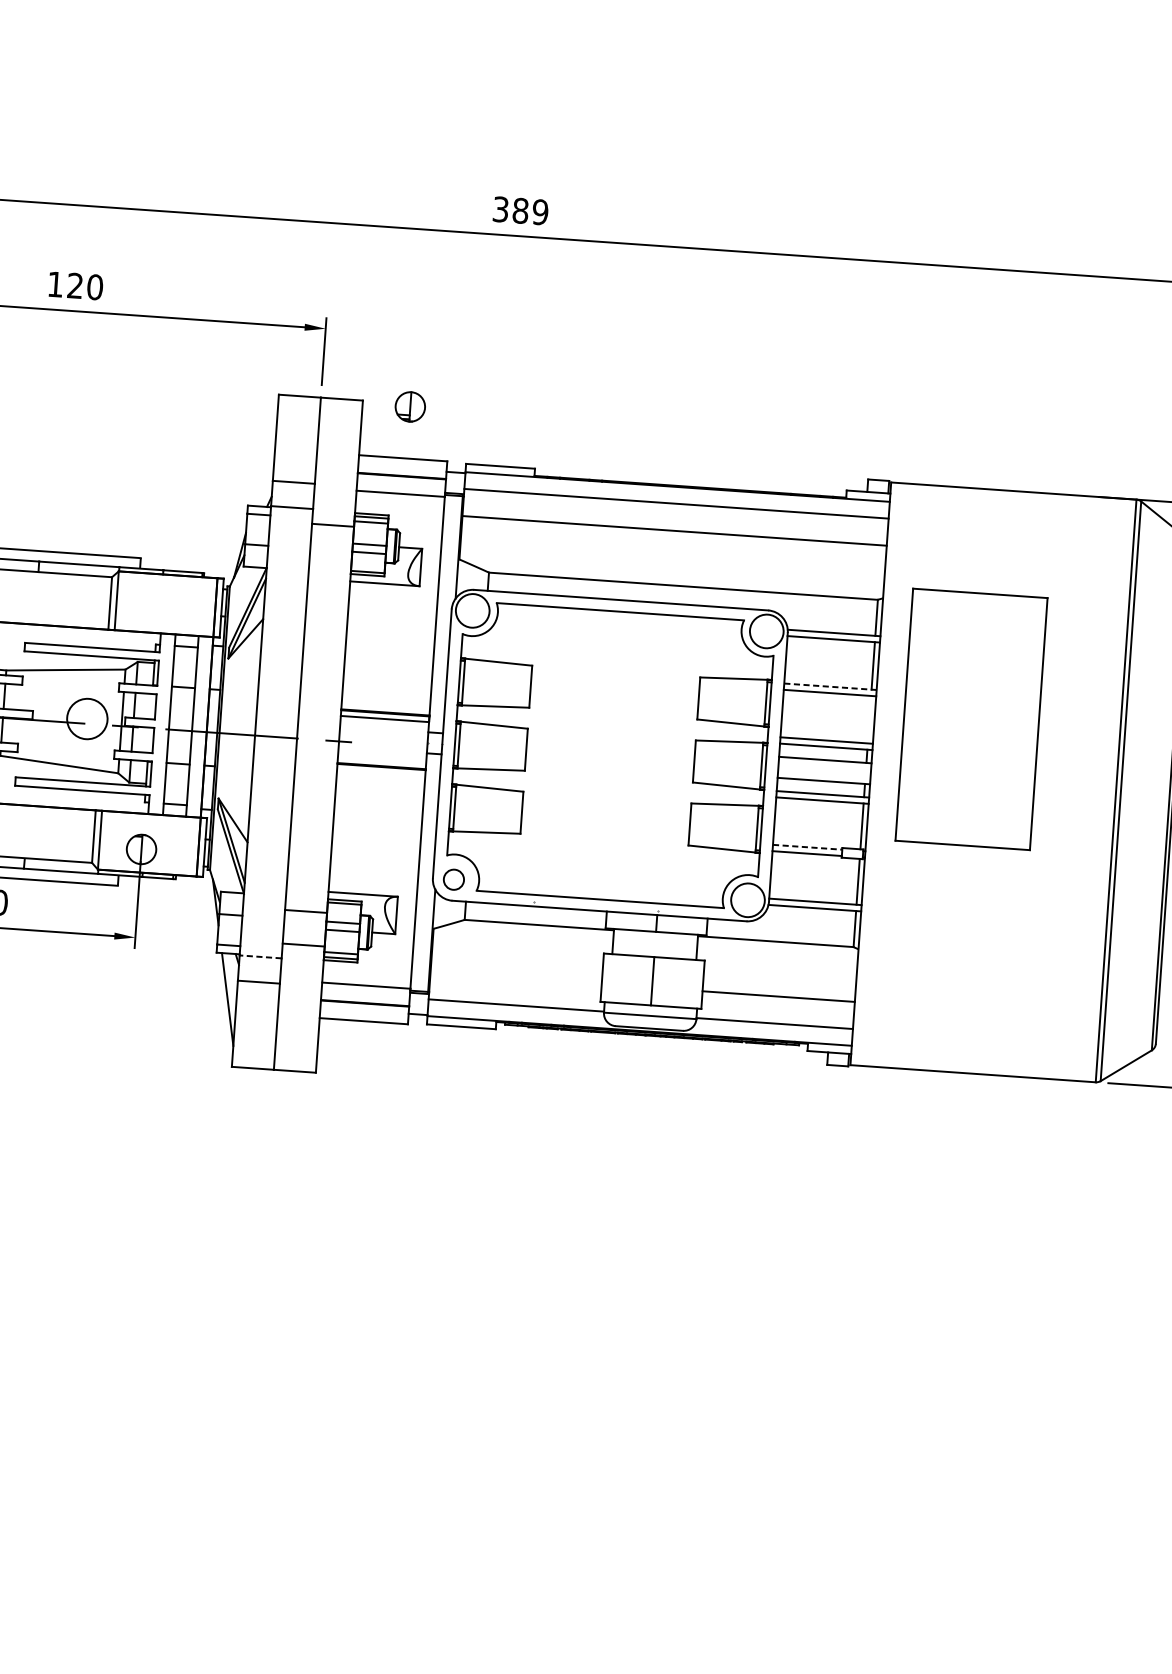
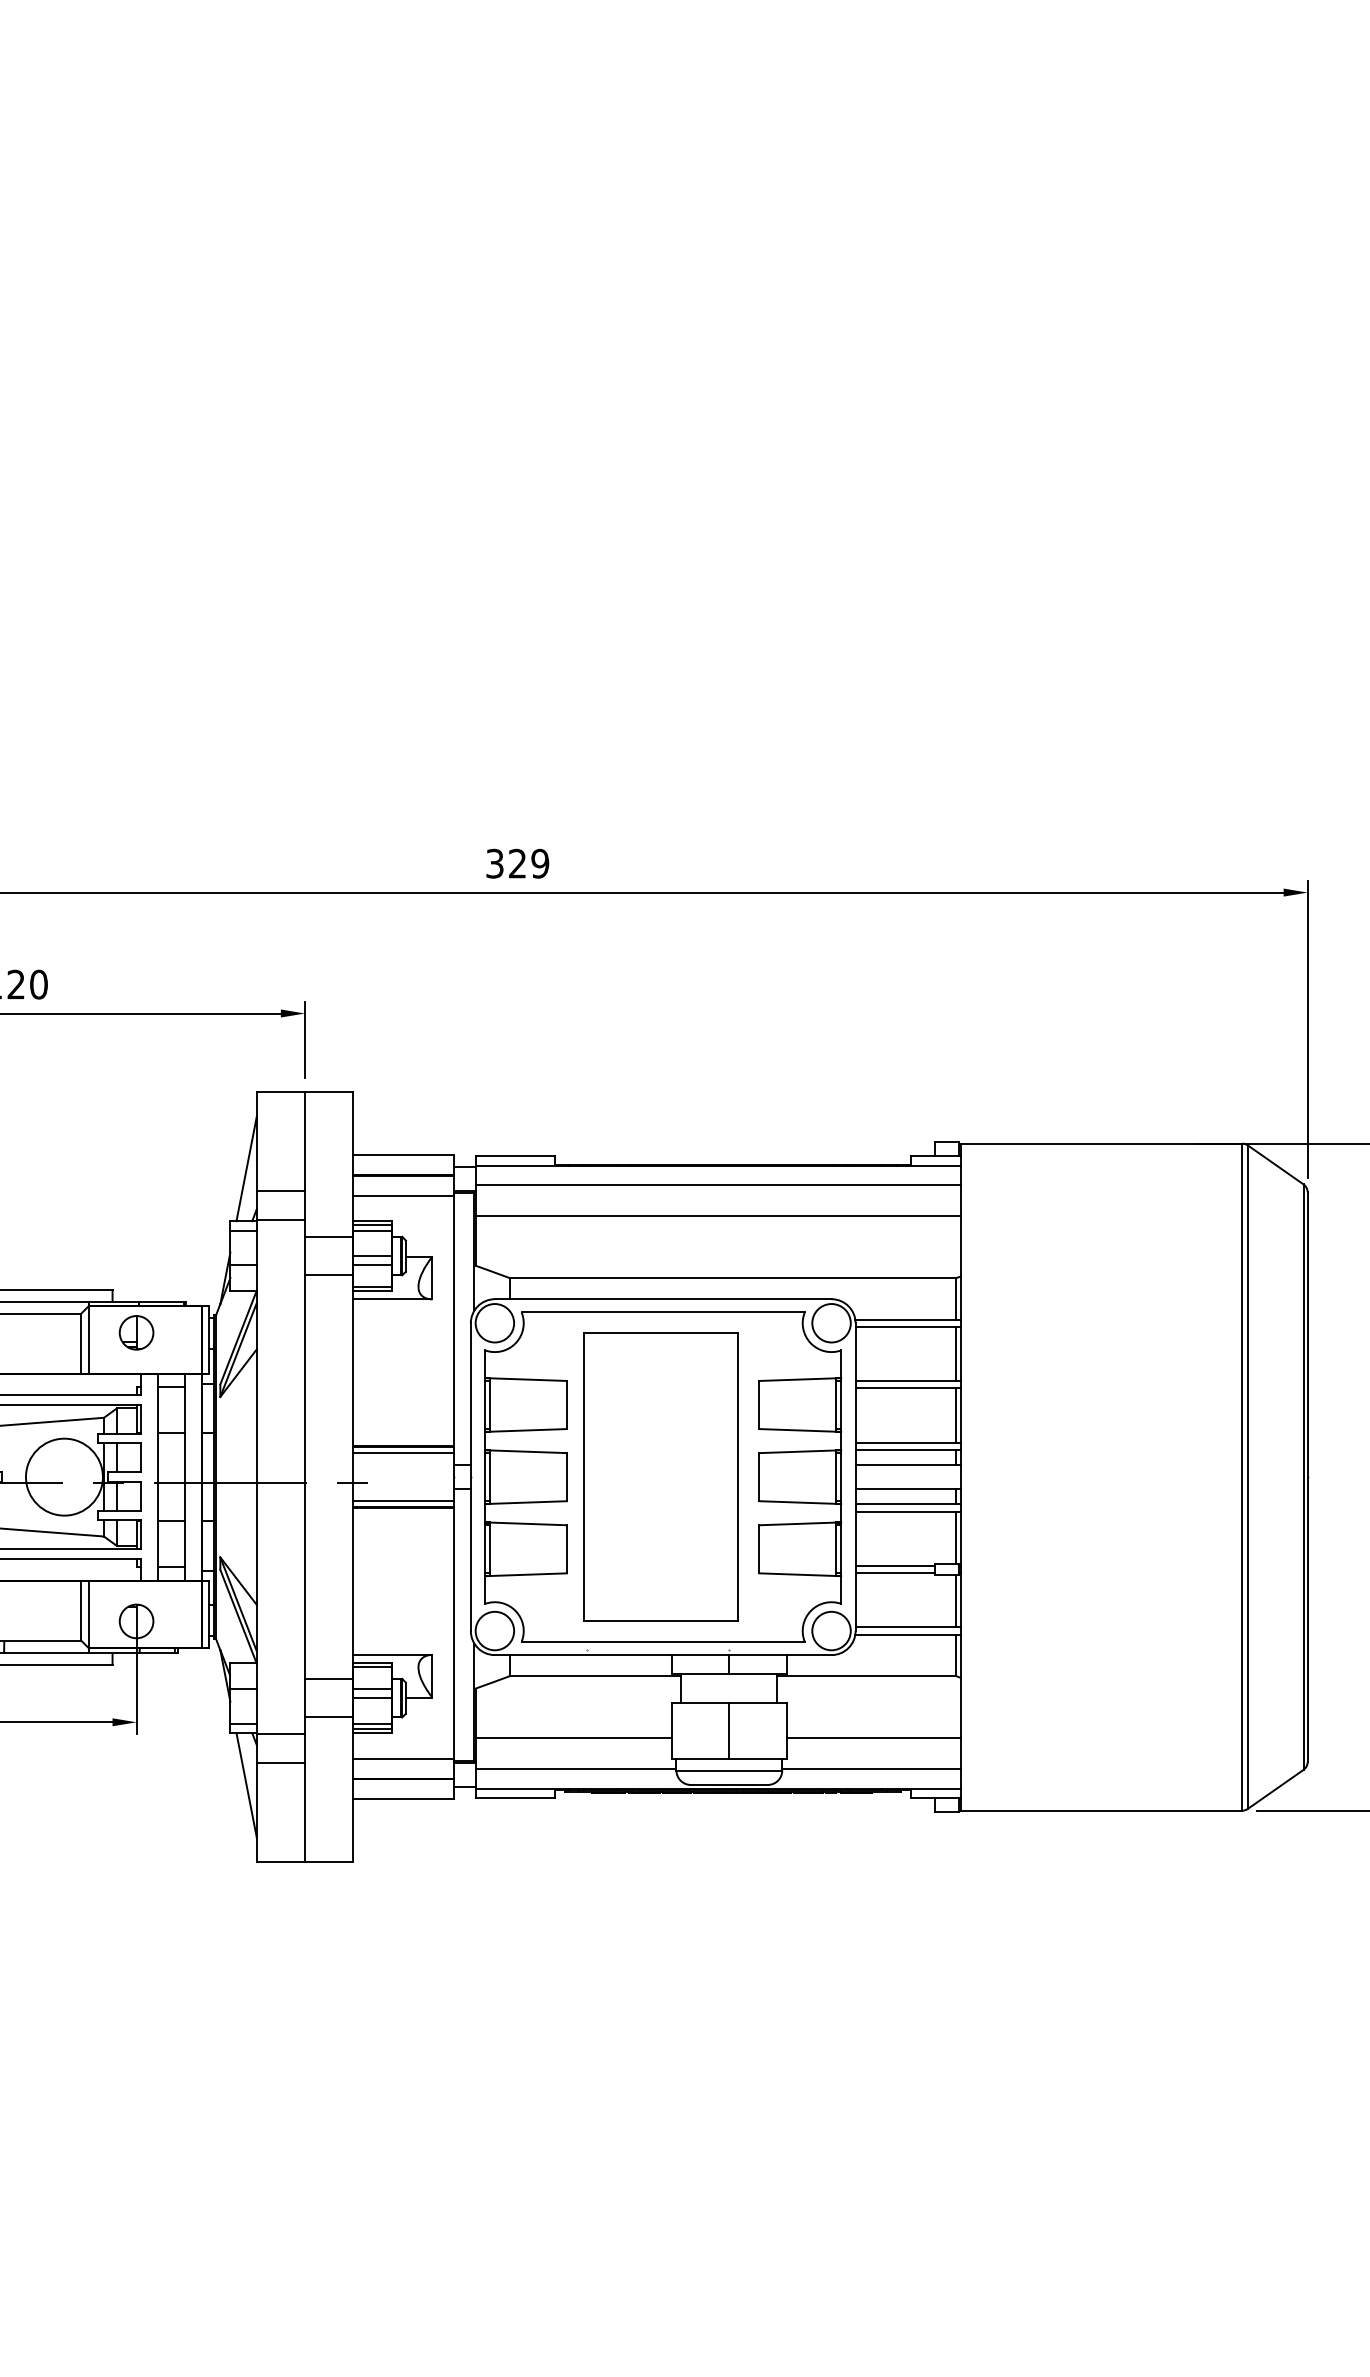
text: (520, 210) -> (517, 863), 389 -> 329
part: (410, 406) -> (136, 1332), moved
line: (265, 460) -> (246, 1168), added
line: (330, 559) -> (328, 1275), added
line: (830, 687) -> (908, 1381), dashed -> solid
circle: (86, 718) -> (63, 1476), size x1.67
part: (971, 718) -> (660, 1476), moved
line: (869, 719) -> (955, 1415), added
line: (382, 760) -> (403, 1500), added
line: (807, 846) -> (895, 1565), dashed -> solid
circle: (453, 879) -> (494, 1630), size x1.67
line: (260, 957) -> (280, 1734), dashed -> solid
line: (516, 978) -> (573, 1738), added

